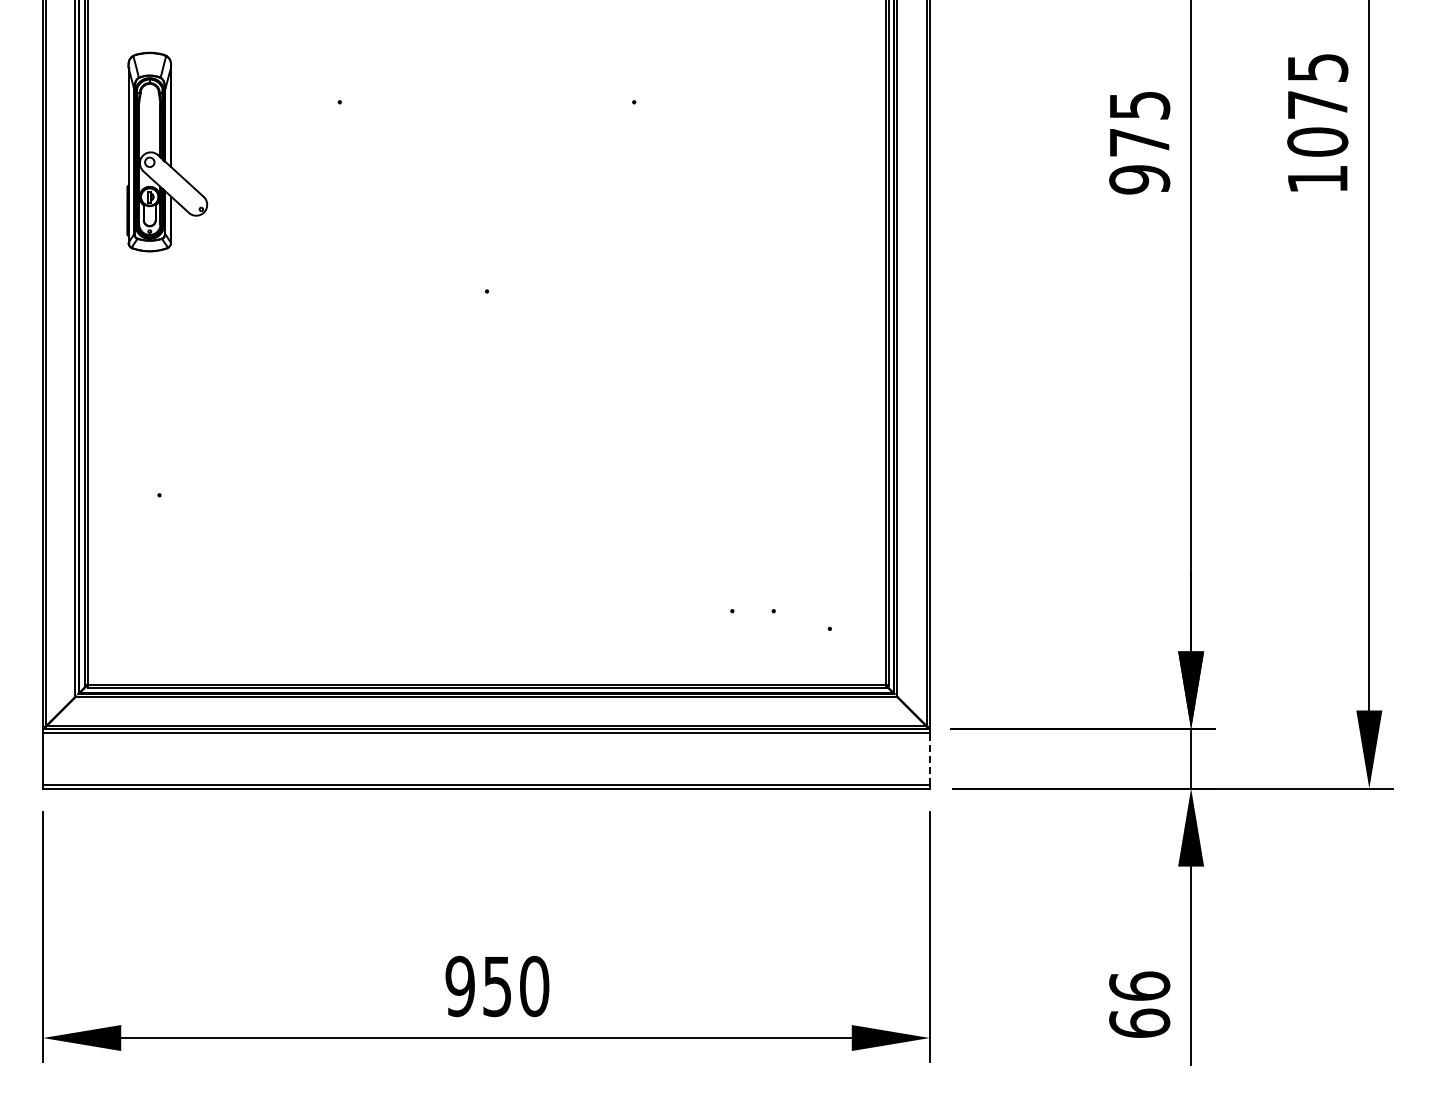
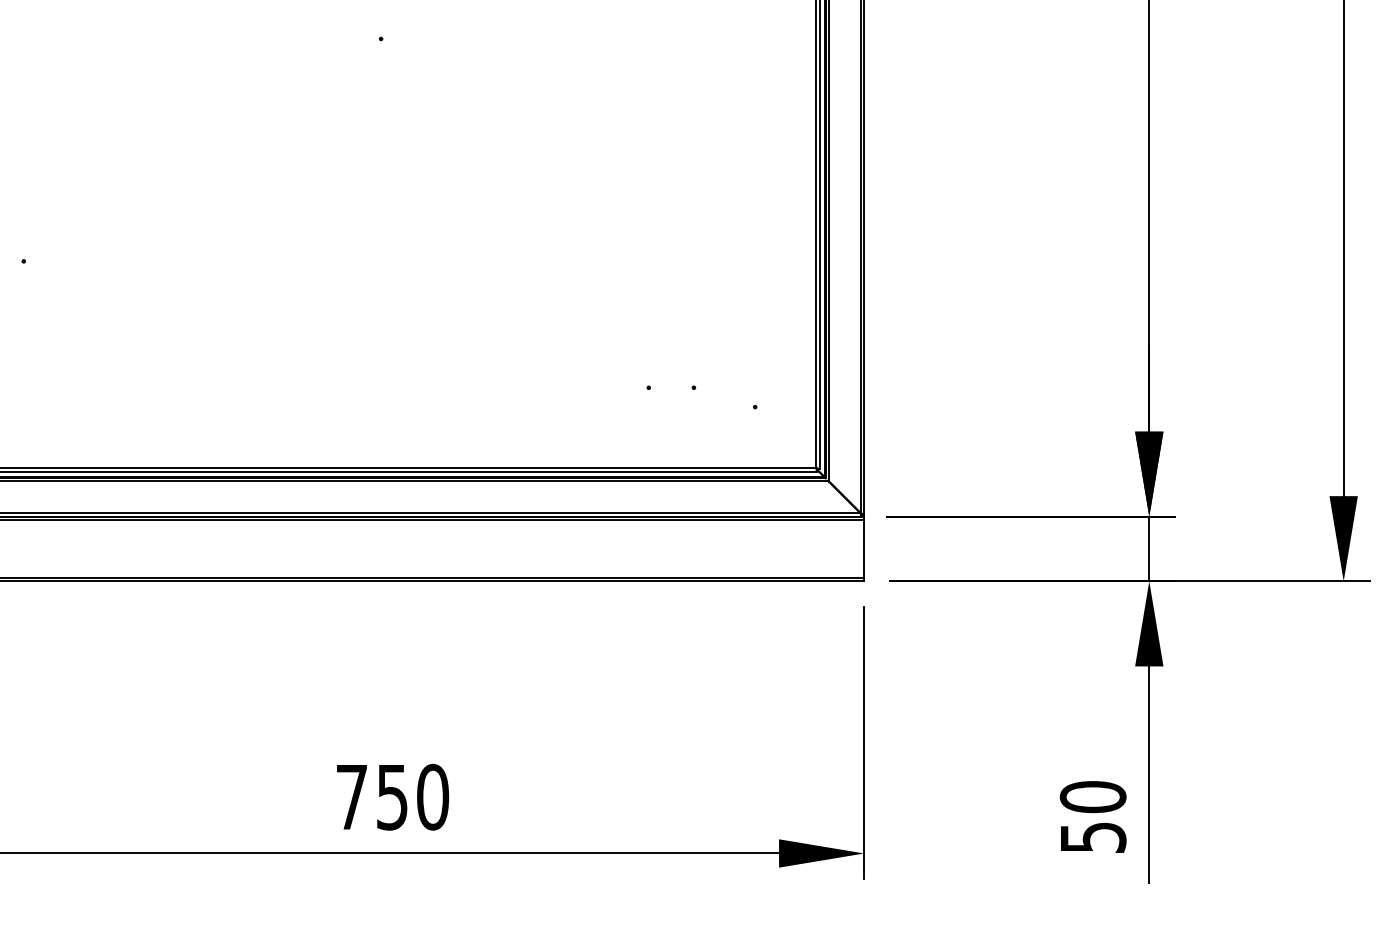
line: (929, 758) -> (863, 548), dashed -> solid
text: (459, 986) -> (351, 797), 950 -> 750
text: (1139, 1004) -> (1092, 816), 66 -> 50

